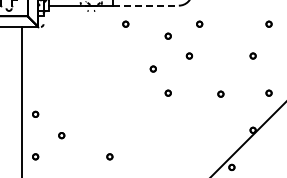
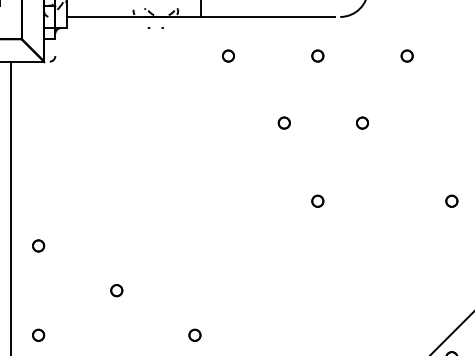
line: (144, 5) -> (267, 16), dashed -> solid
part: (199, 23) -> (406, 54), moved
part: (167, 35) -> (316, 54), moved
part: (152, 68) -> (282, 121), moved
part: (220, 93) -> (451, 199), moved
part: (61, 135) -> (116, 290), moved

